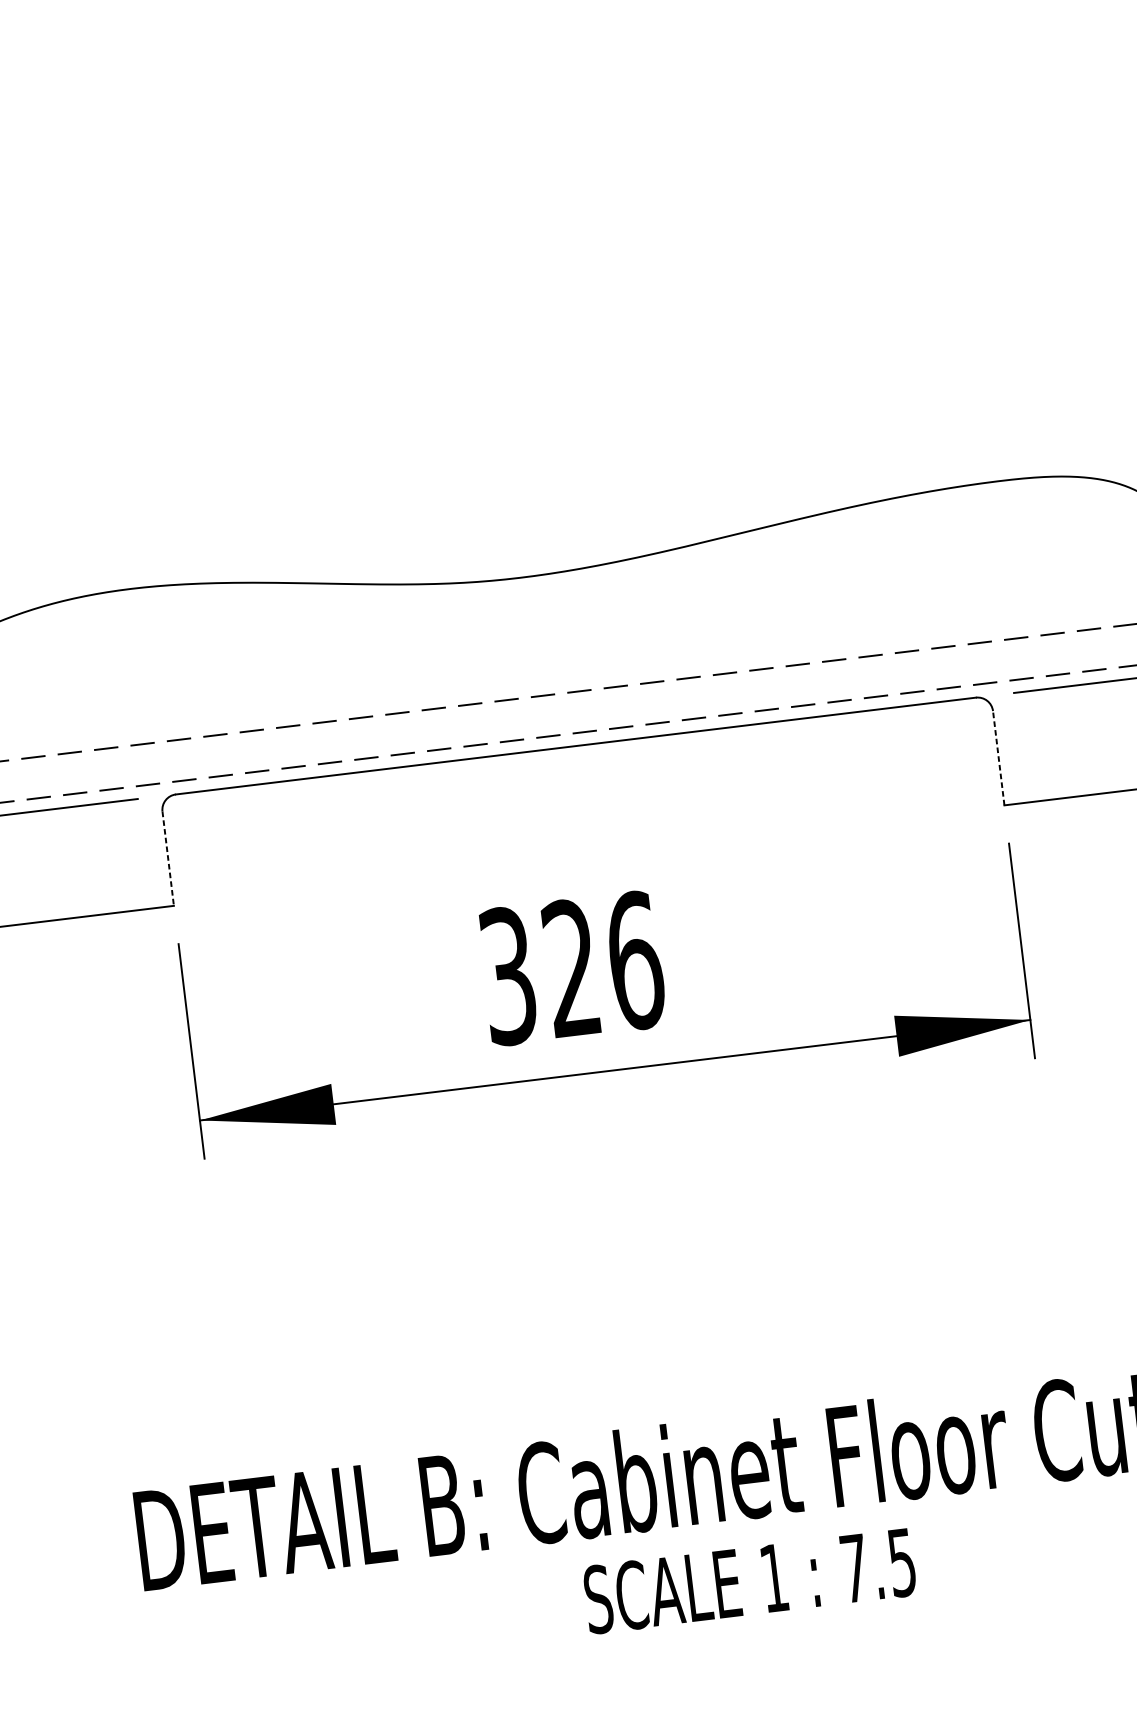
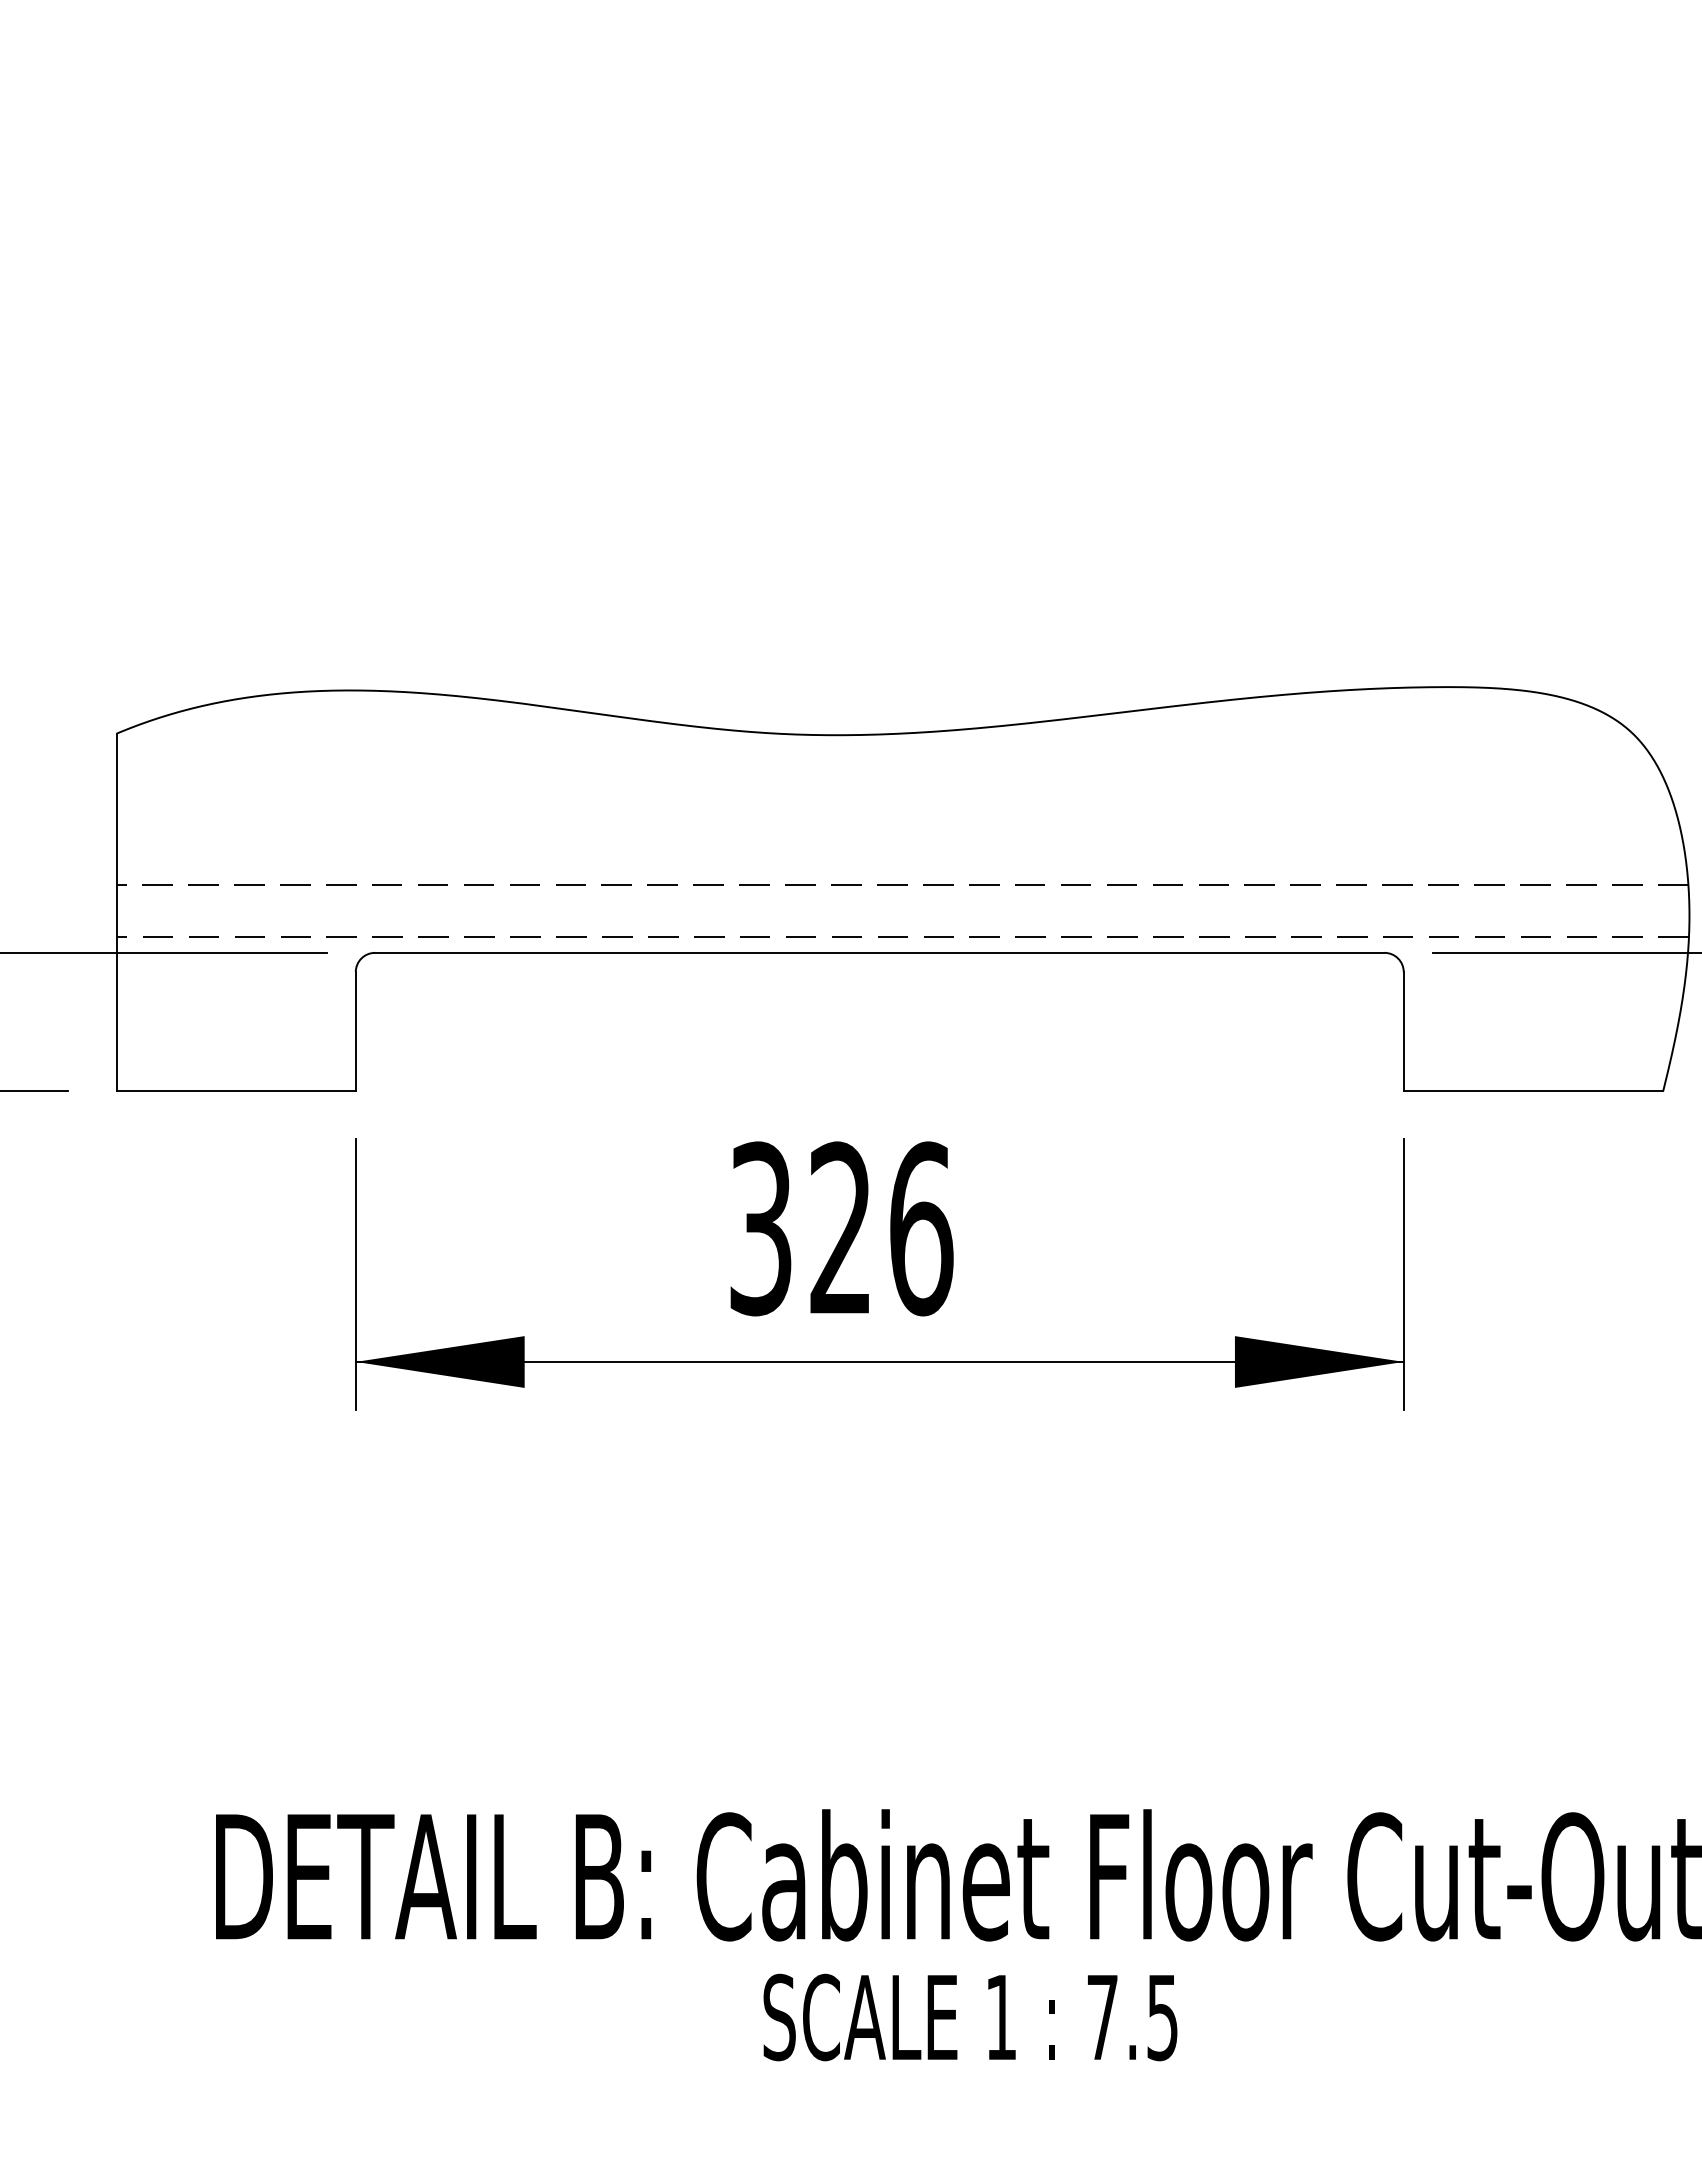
line: (998, 758) -> (1403, 1031), dashed -> solid
line: (168, 859) -> (355, 1032), dashed -> solid

